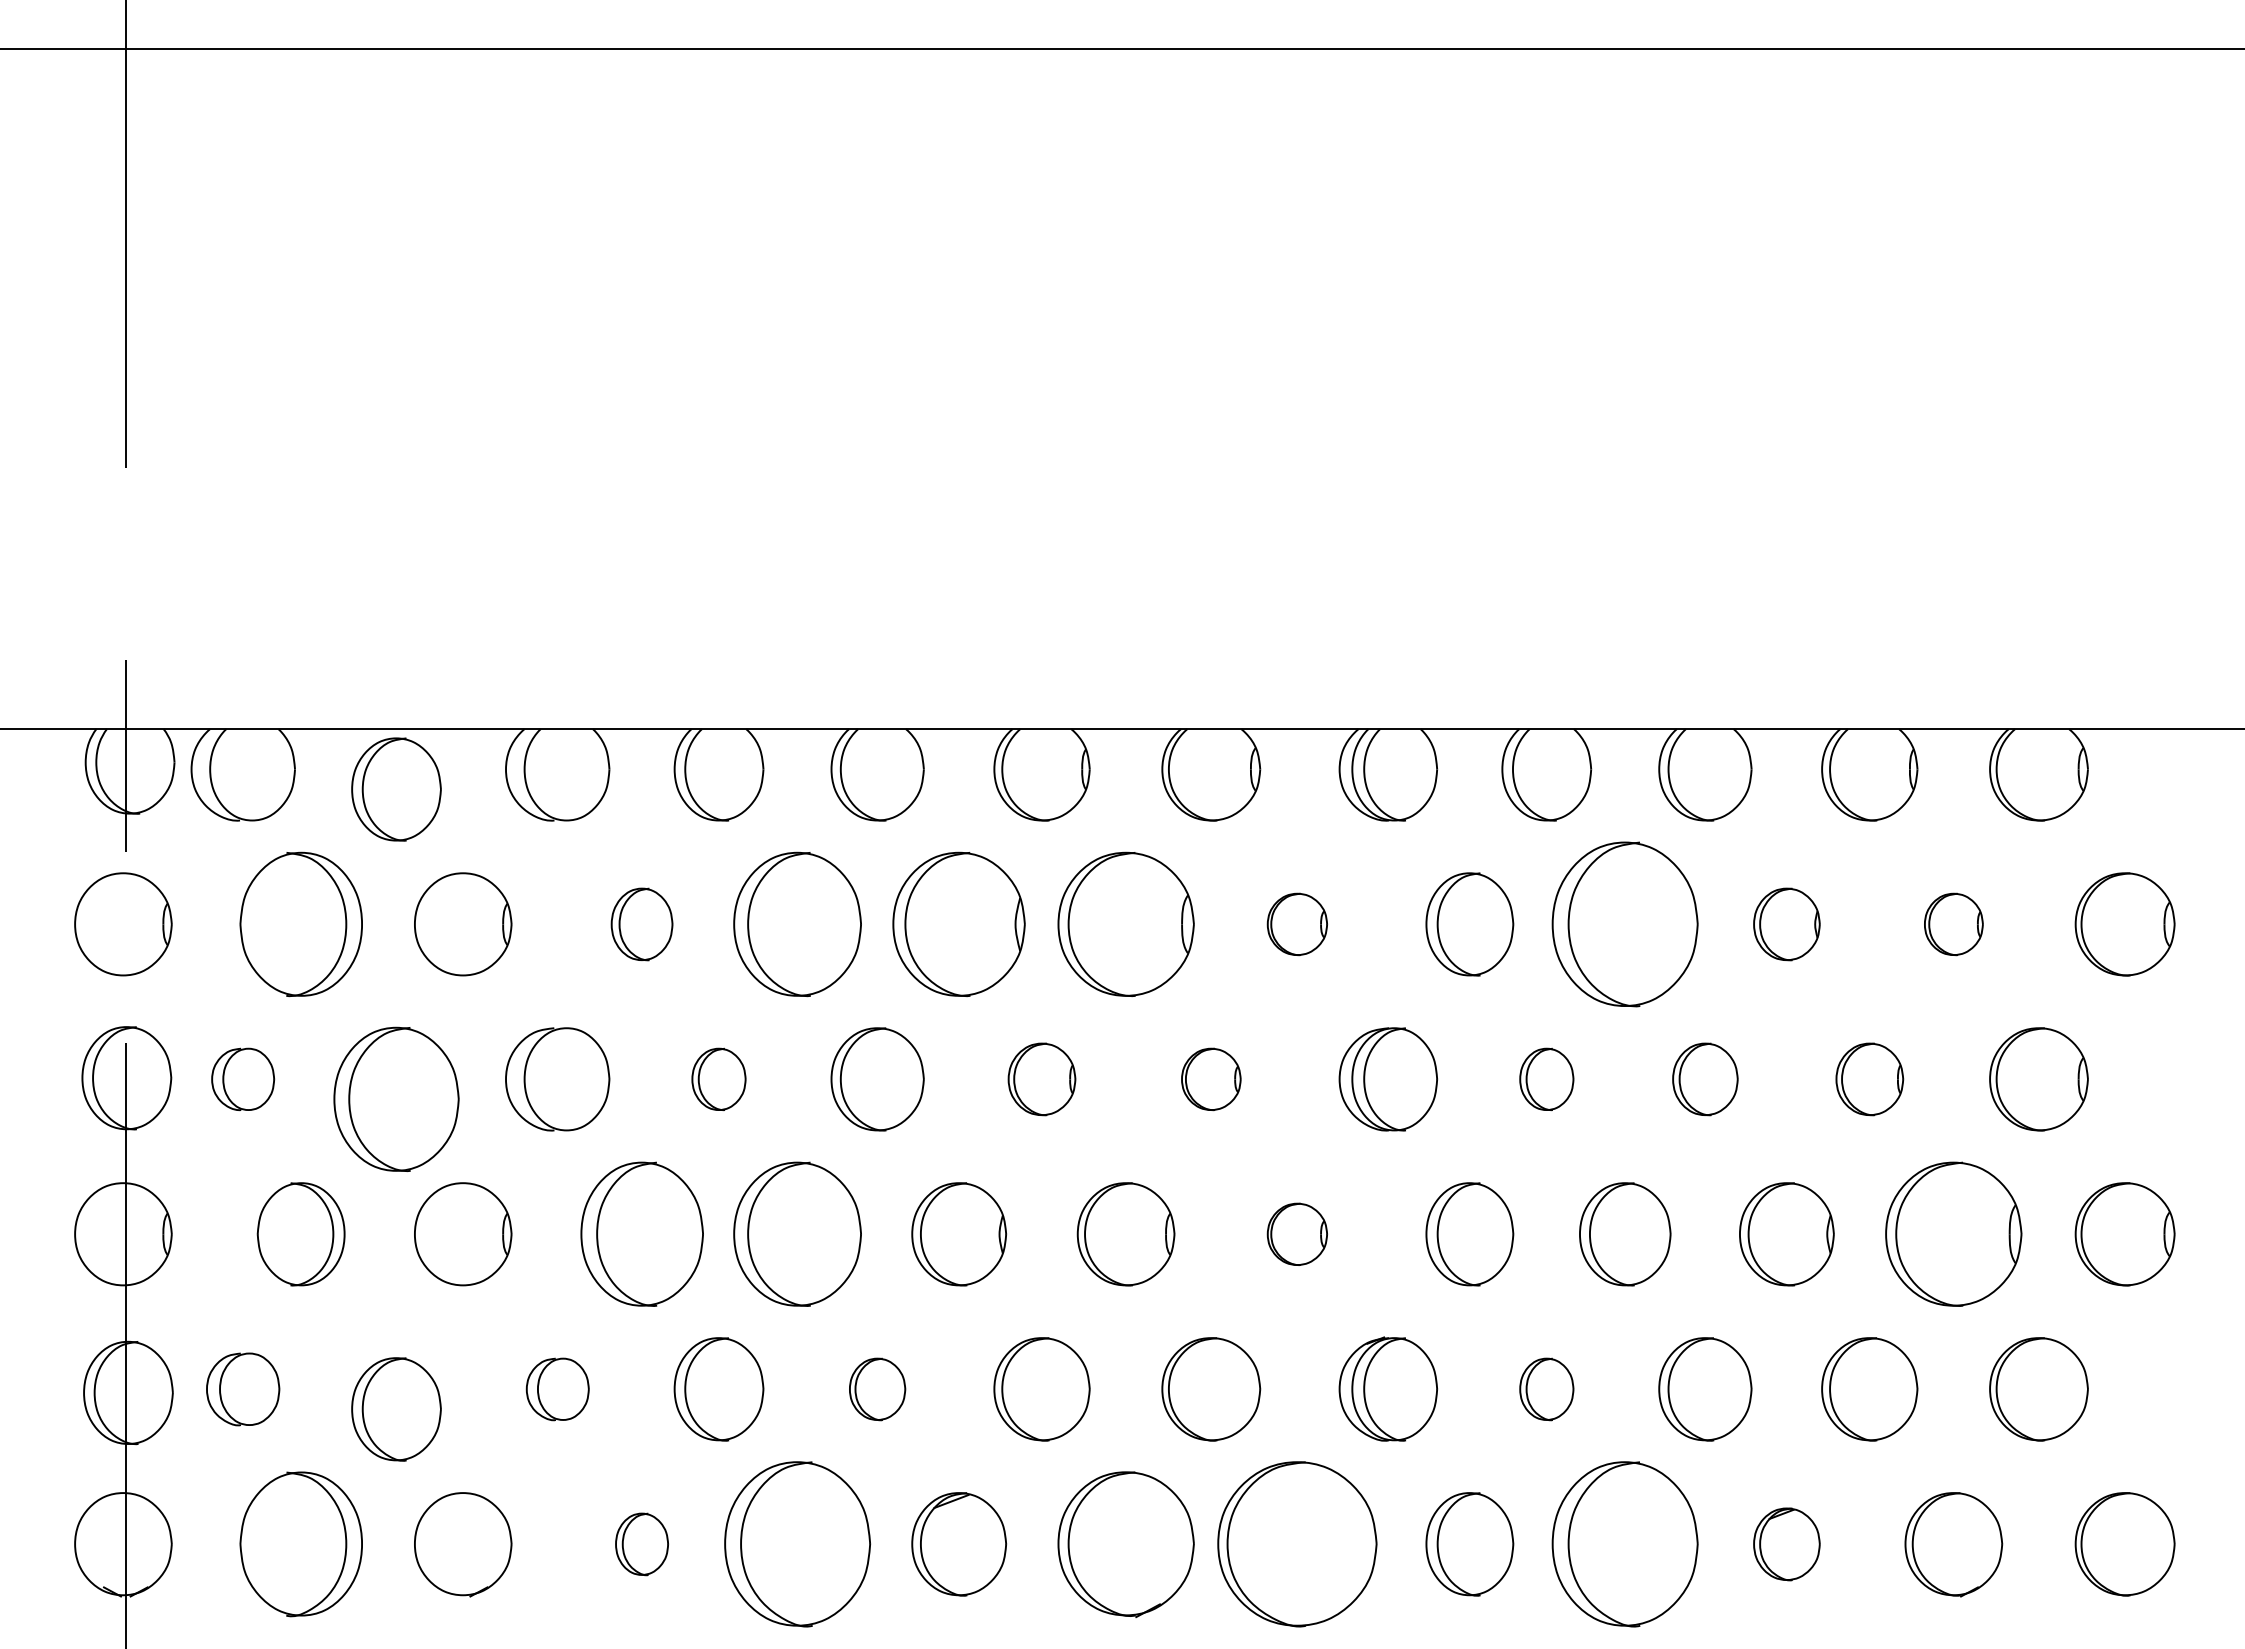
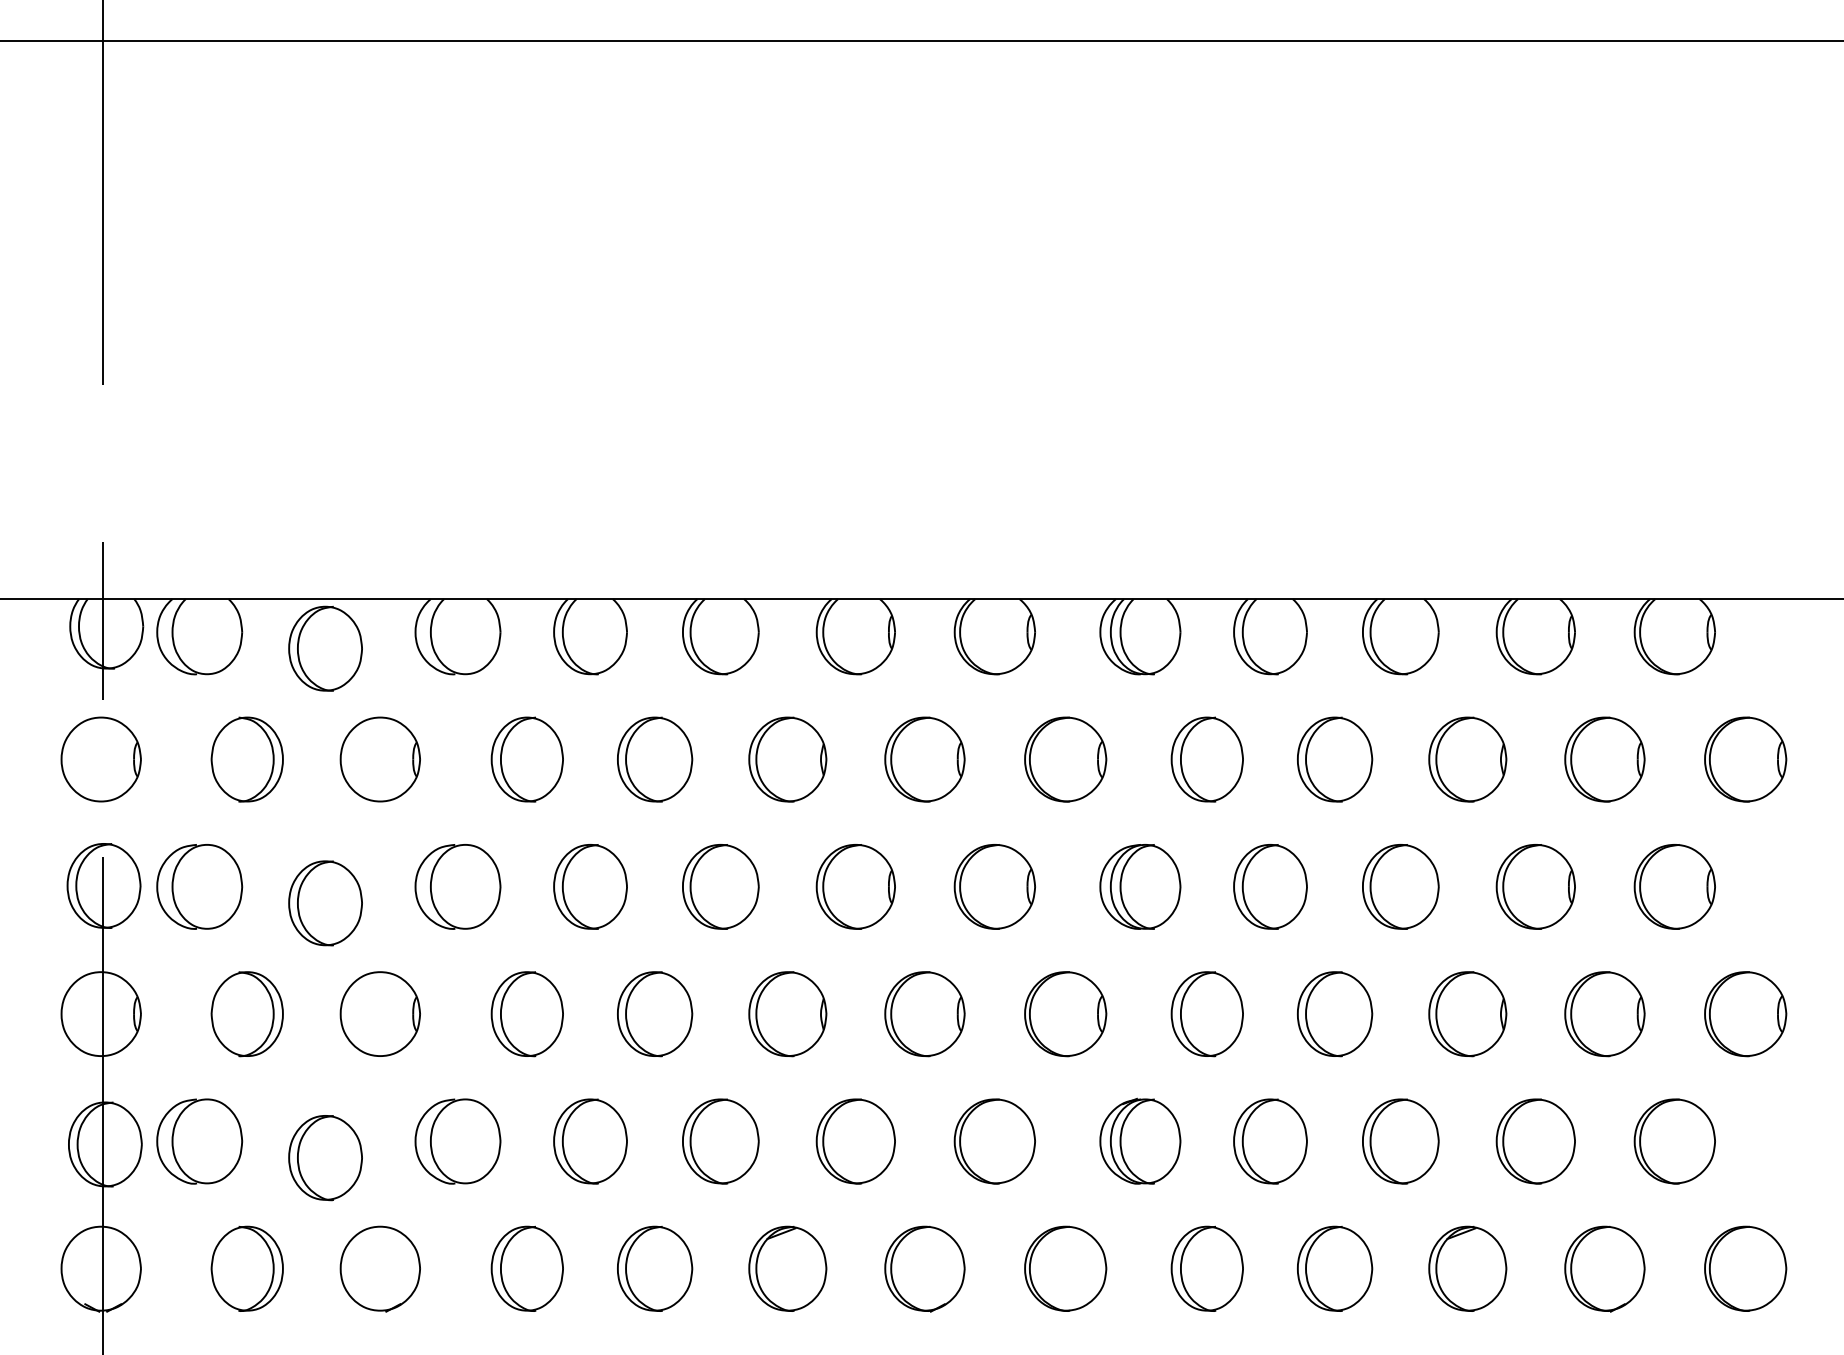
part: (300, 924) -> (246, 759), size x0.71
part: (641, 924) -> (526, 759), size x1.43
part: (797, 924) -> (655, 759), size x0.71
part: (959, 924) -> (788, 759), size x0.71
part: (1125, 924) -> (924, 759), size x0.71
part: (1297, 924) -> (1065, 759), size x1.67
part: (1625, 924) -> (1335, 759), size x0.62
part: (1786, 924) -> (1467, 759), size x1.43
part: (1953, 924) -> (1604, 759), size x1.67
part: (242, 1079) -> (199, 886), size x1.67
part: (718, 1079) -> (590, 886), size x1.67
part: (1041, 1079) -> (855, 886), size x1.43
part: (1211, 1079) -> (995, 886), size x1.67
part: (1546, 1079) -> (1270, 886), size x1.67
part: (1705, 1079) -> (1400, 886), size x1.43
part: (1869, 1079) -> (1535, 886), size x1.43
part: (396, 1099) -> (325, 903), size x0.71
part: (641, 1234) -> (526, 1014), size x0.71
part: (797, 1234) -> (655, 1014), size x0.71
part: (1297, 1234) -> (1065, 1014), size x1.67
part: (1953, 1234) -> (1604, 1014), size x0.71
part: (242, 1389) -> (199, 1141), size x1.43
part: (557, 1389) -> (457, 1141), size x1.67
part: (877, 1389) -> (720, 1141), size x1.67
part: (1546, 1389) -> (1270, 1141), size x1.67
part: (300, 1544) -> (246, 1268), size x0.71
part: (641, 1544) -> (526, 1268), size x1.67
part: (797, 1544) -> (655, 1268), size x0.62
part: (1125, 1544) -> (924, 1268), size x0.71
part: (1297, 1544) -> (1065, 1268), size x0.62
part: (1625, 1544) -> (1335, 1268), size x0.62
part: (1786, 1544) -> (1467, 1268), size x1.43

